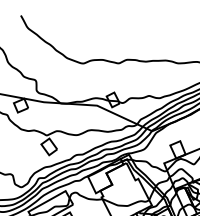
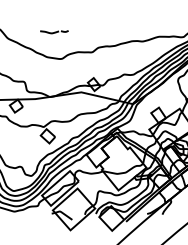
part: (81, 32) -> (54, 32), added

